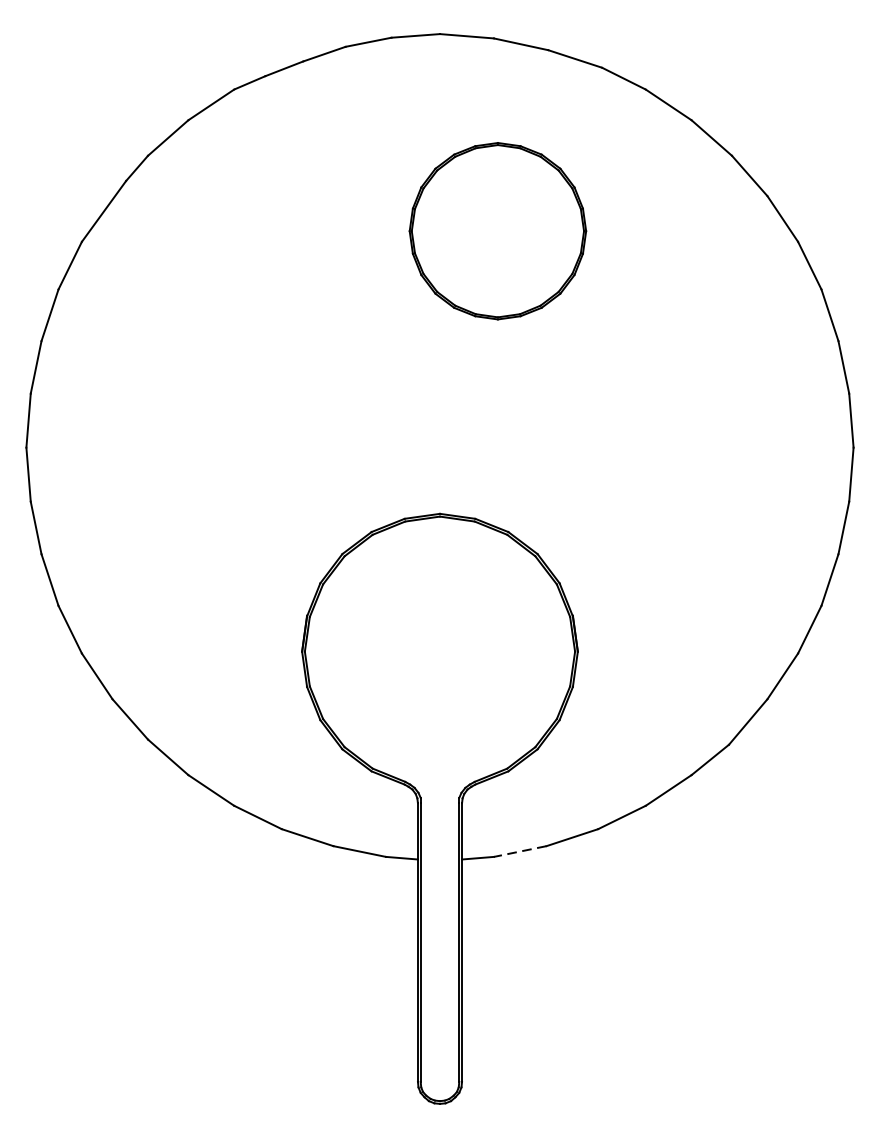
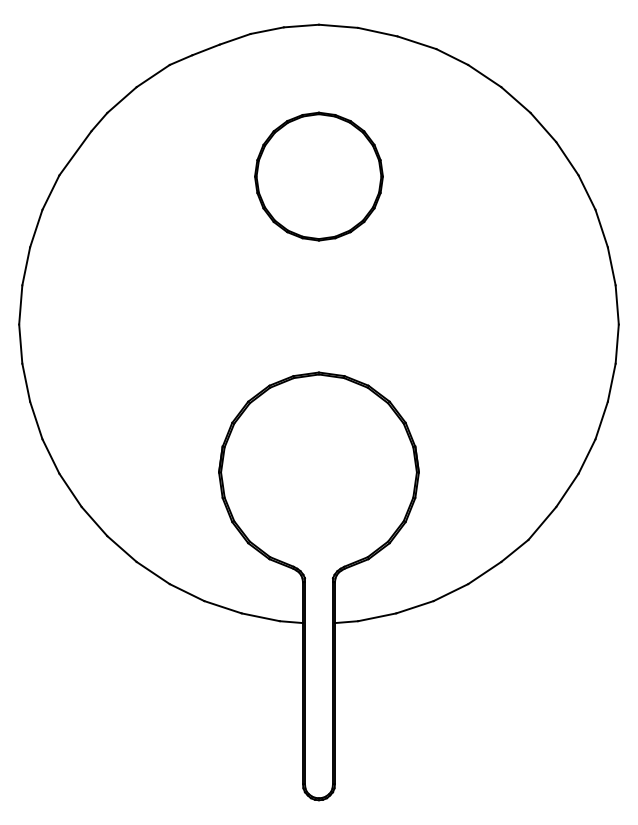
part: (497, 231) -> (318, 176), moved
line: (519, 851) -> (376, 617), dashed -> solid

